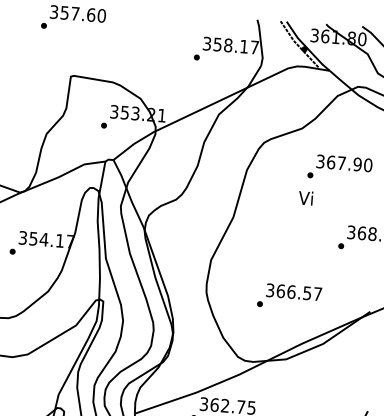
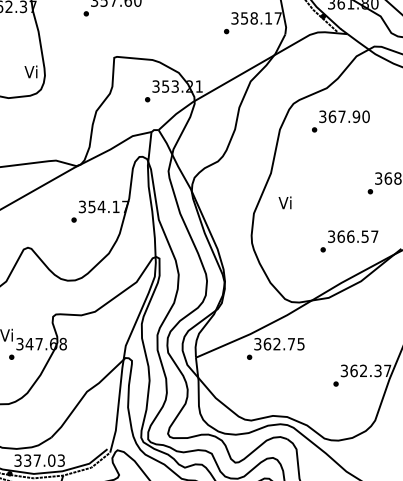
text: (339, 168) -> (340, 121), moved
text: (305, 197) -> (284, 202), moved
text: (289, 297) -> (349, 241), moved

